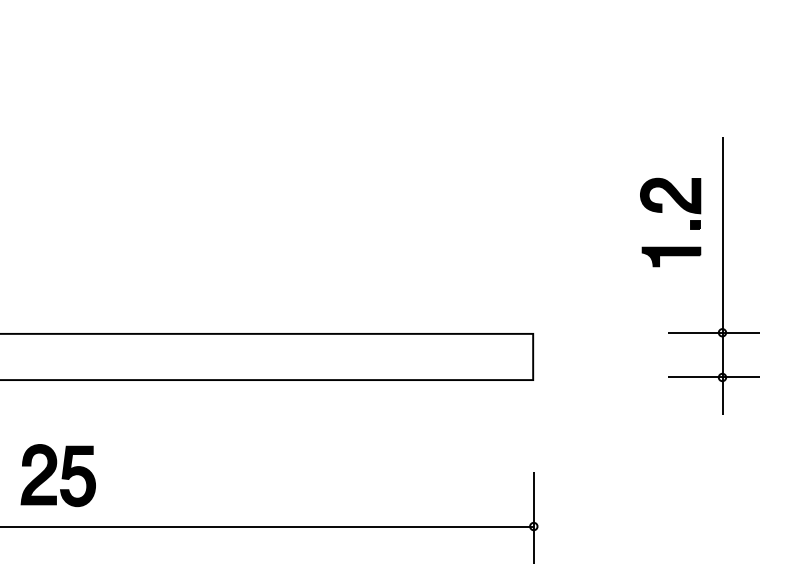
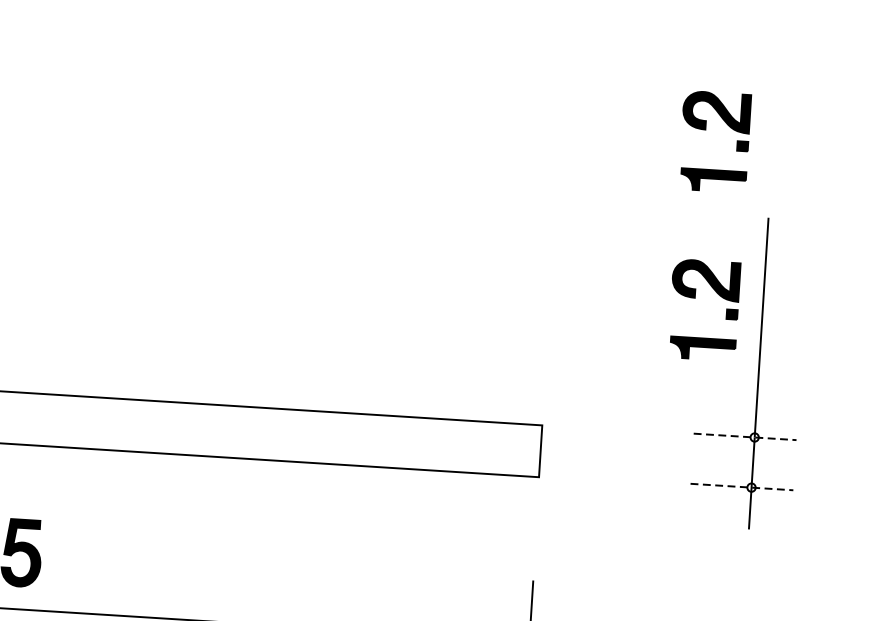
part: (662, 62) -> (706, 130), added
line: (713, 332) -> (744, 436), solid -> dashed
line: (713, 377) -> (741, 487), solid -> dashed

